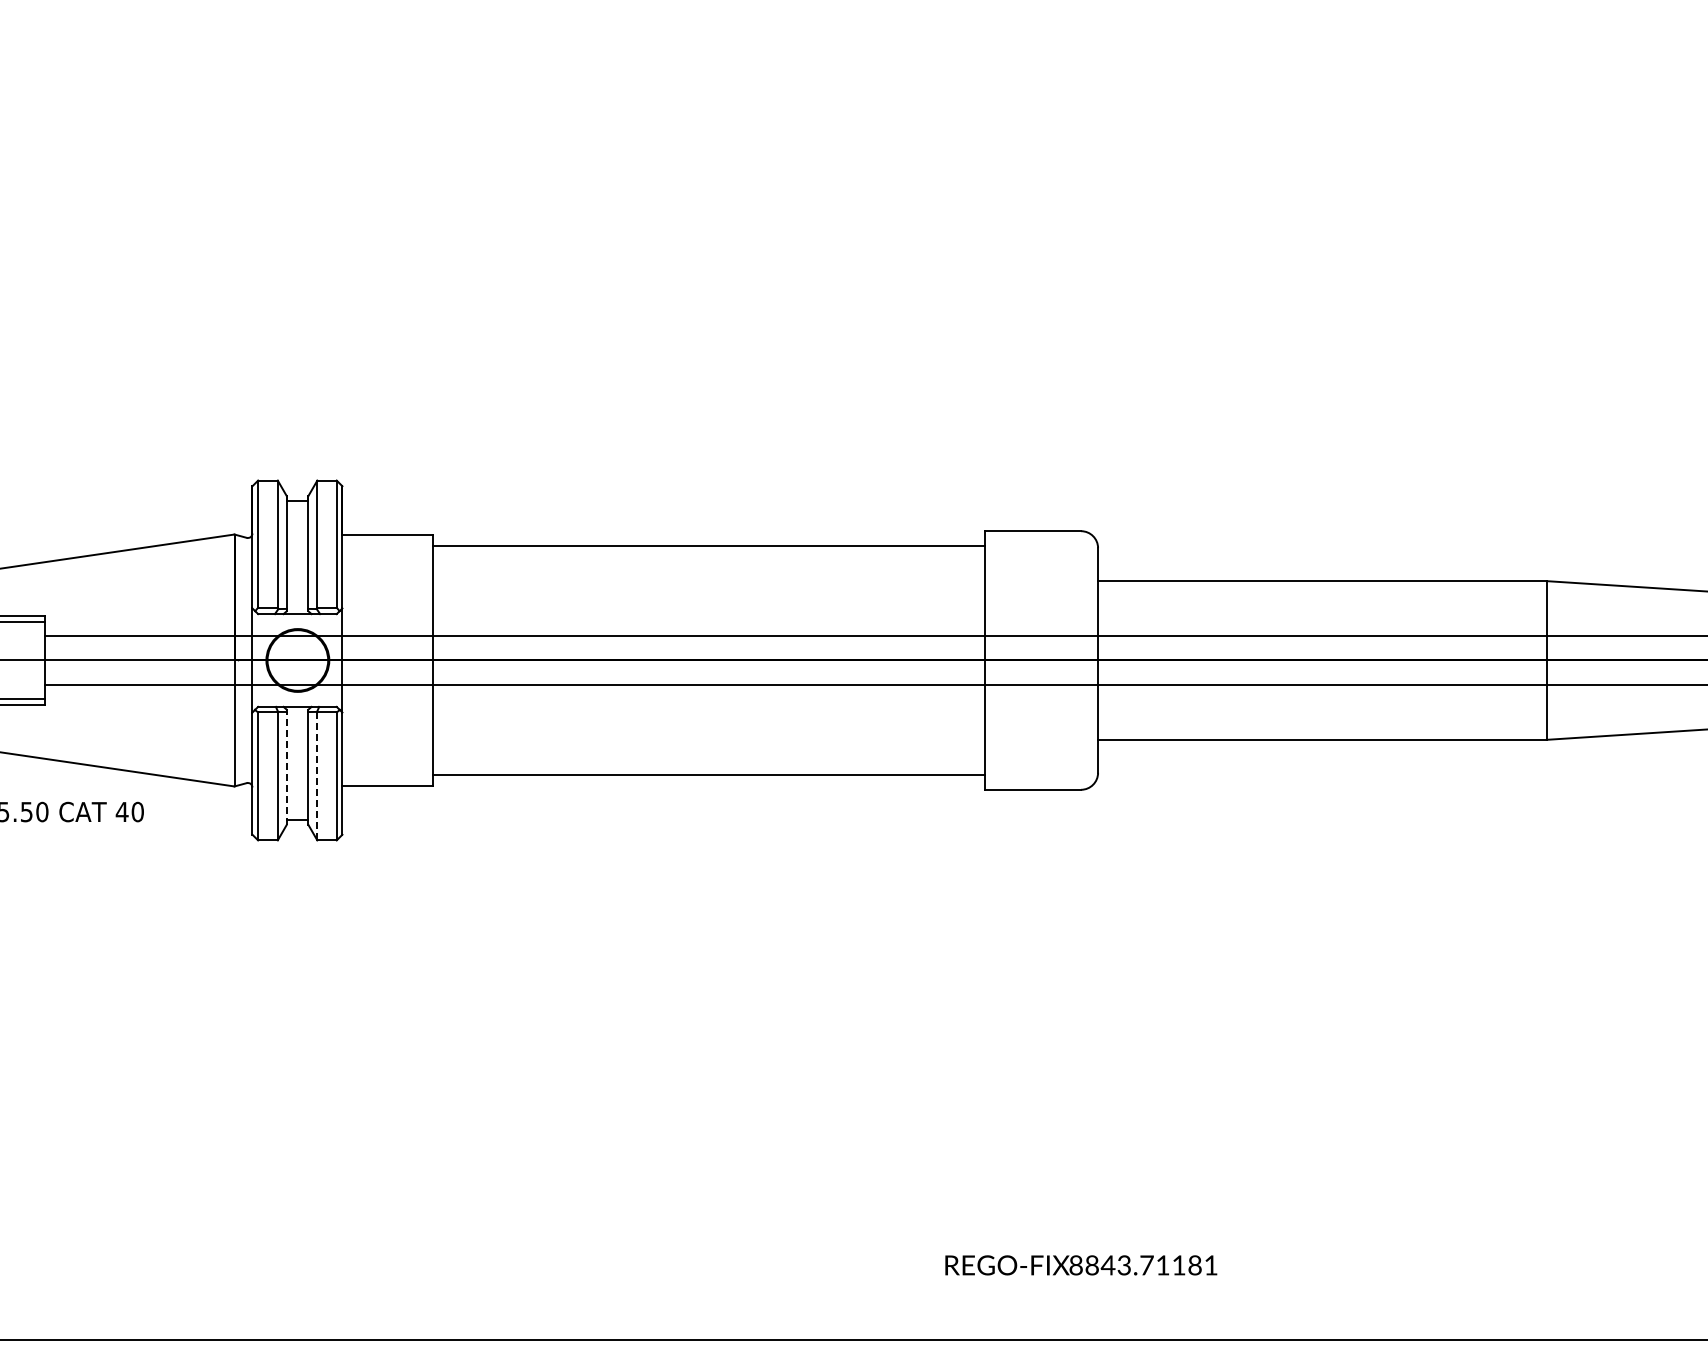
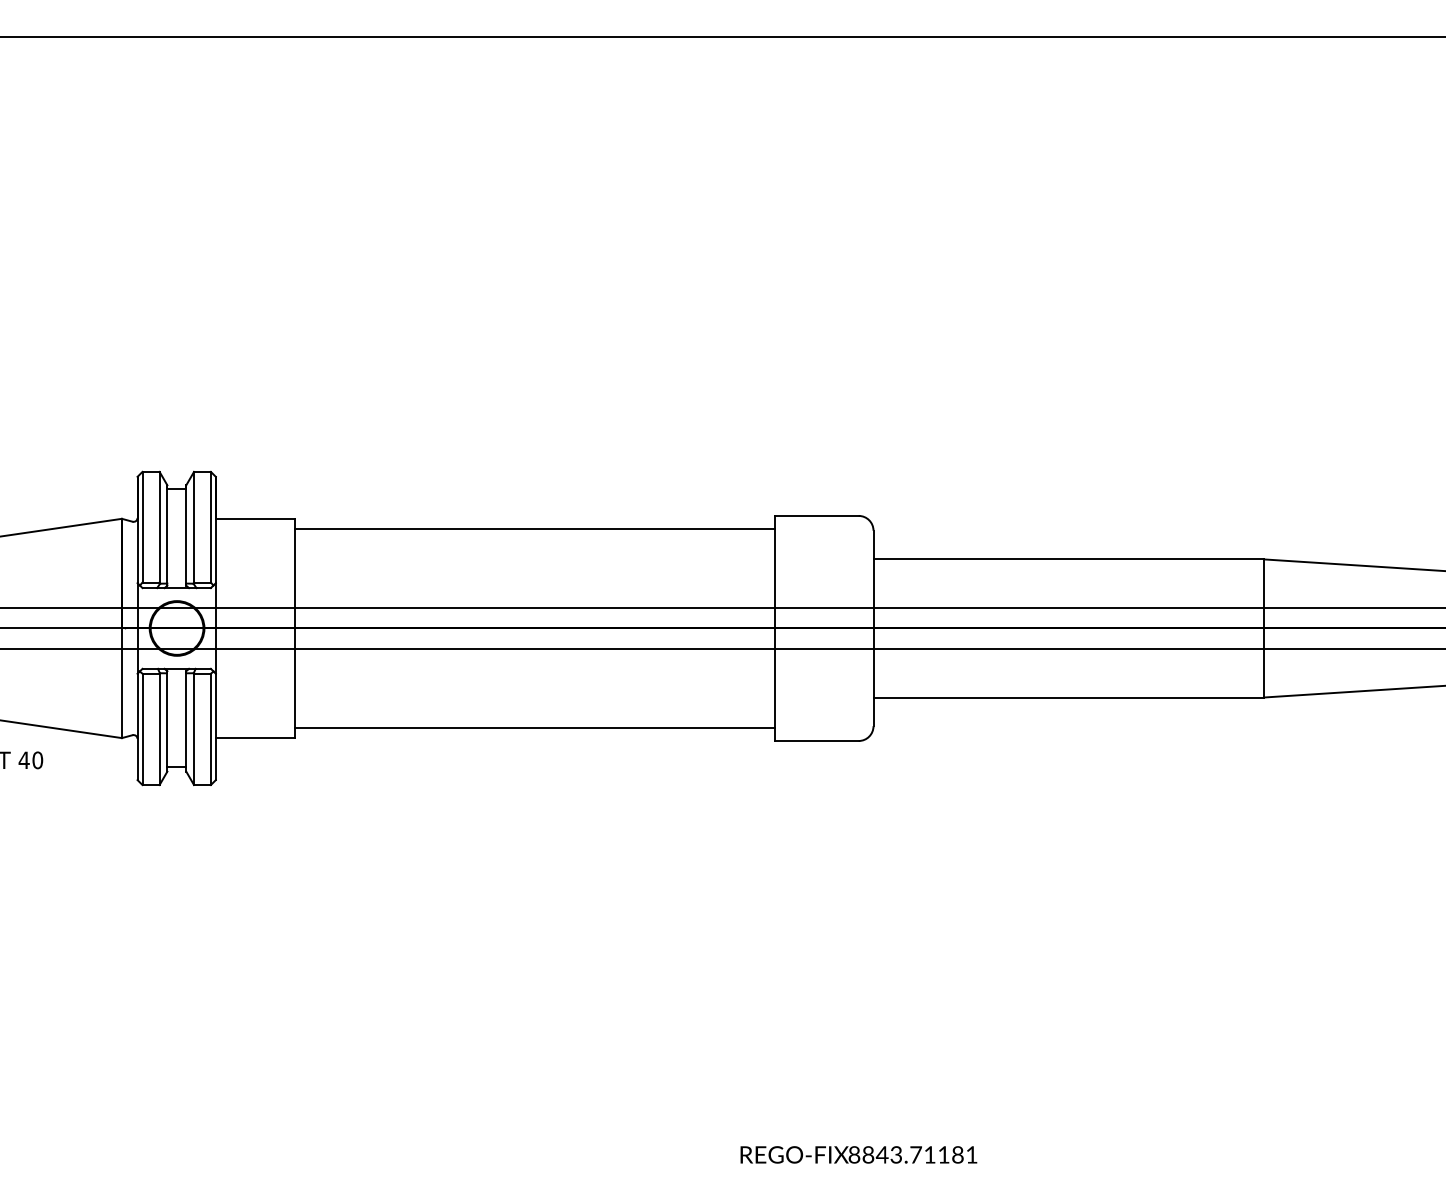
line: (286, 768) -> (167, 722), dashed -> solid
line: (317, 776) -> (194, 729), dashed -> solid

